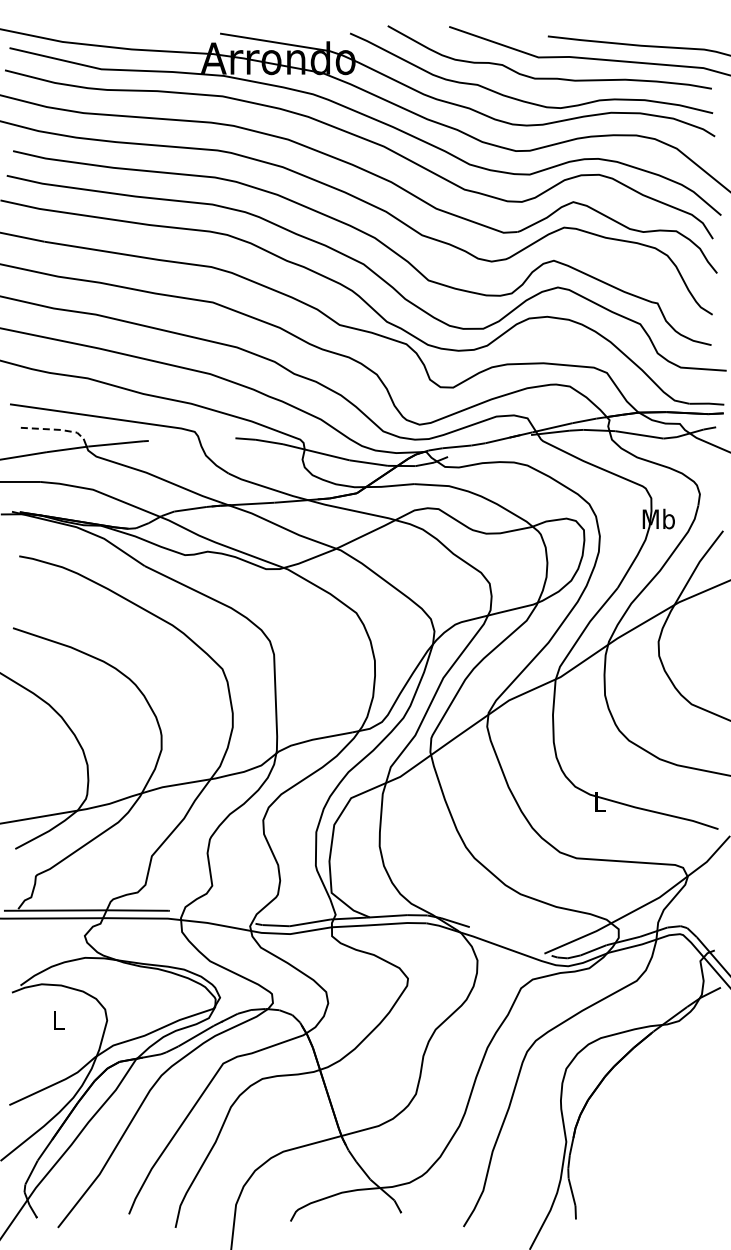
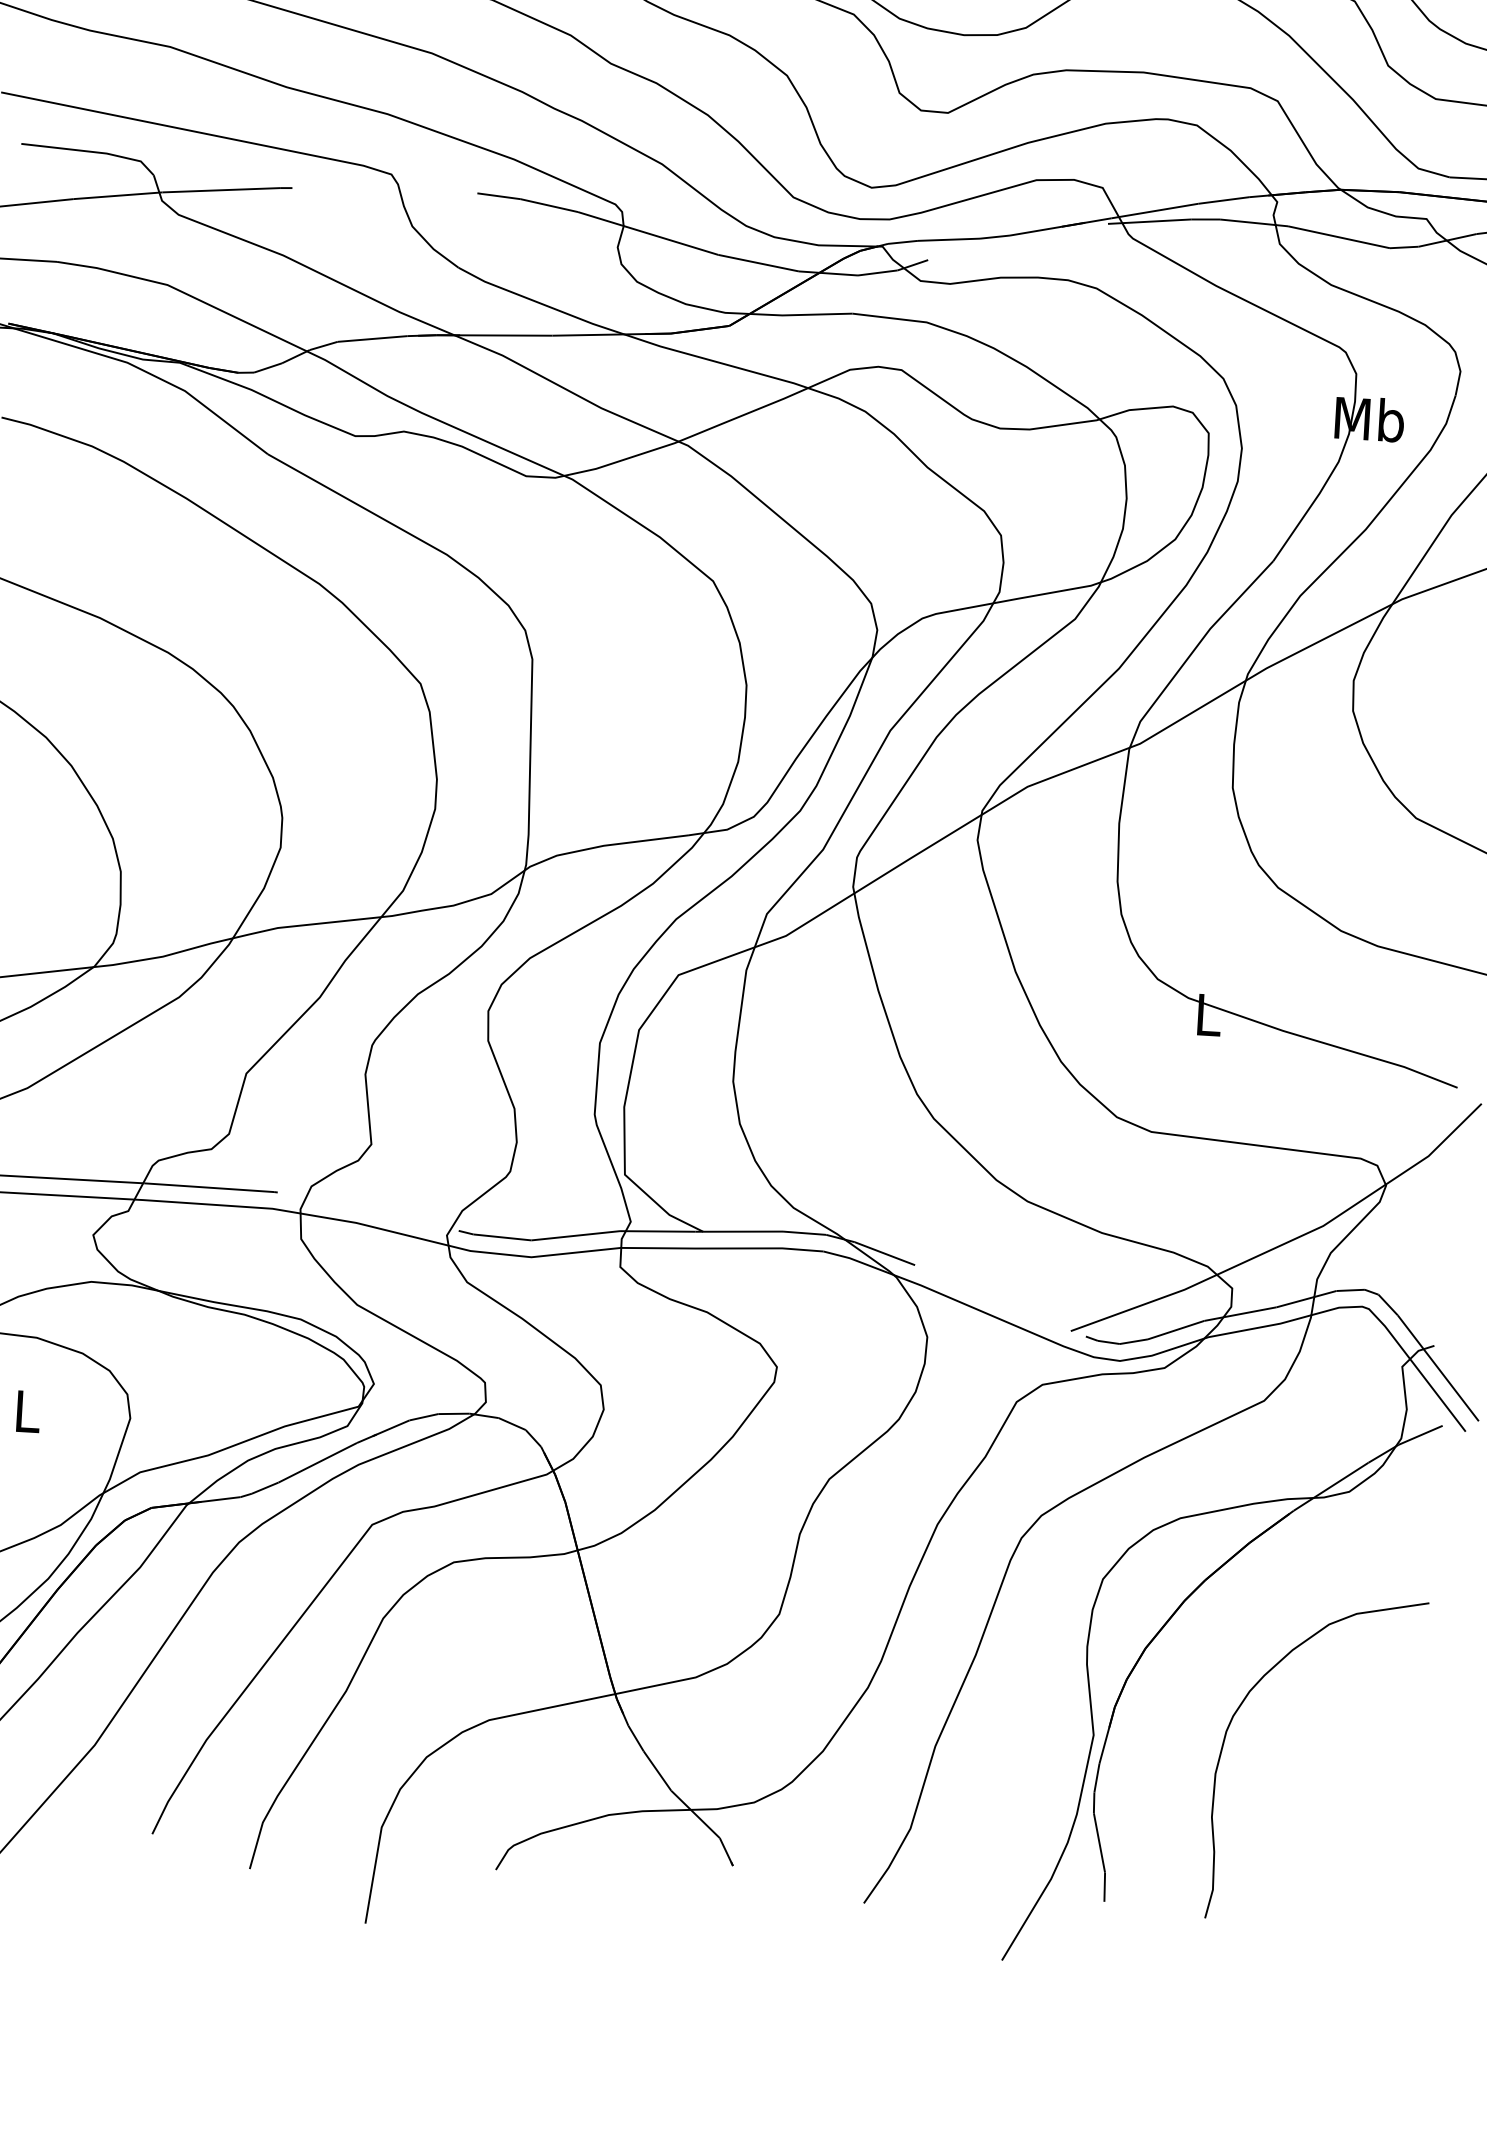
line: (55, 429) -> (94, 151), dashed -> solid
curve: (633, 1127) -> (1238, 1712), added

